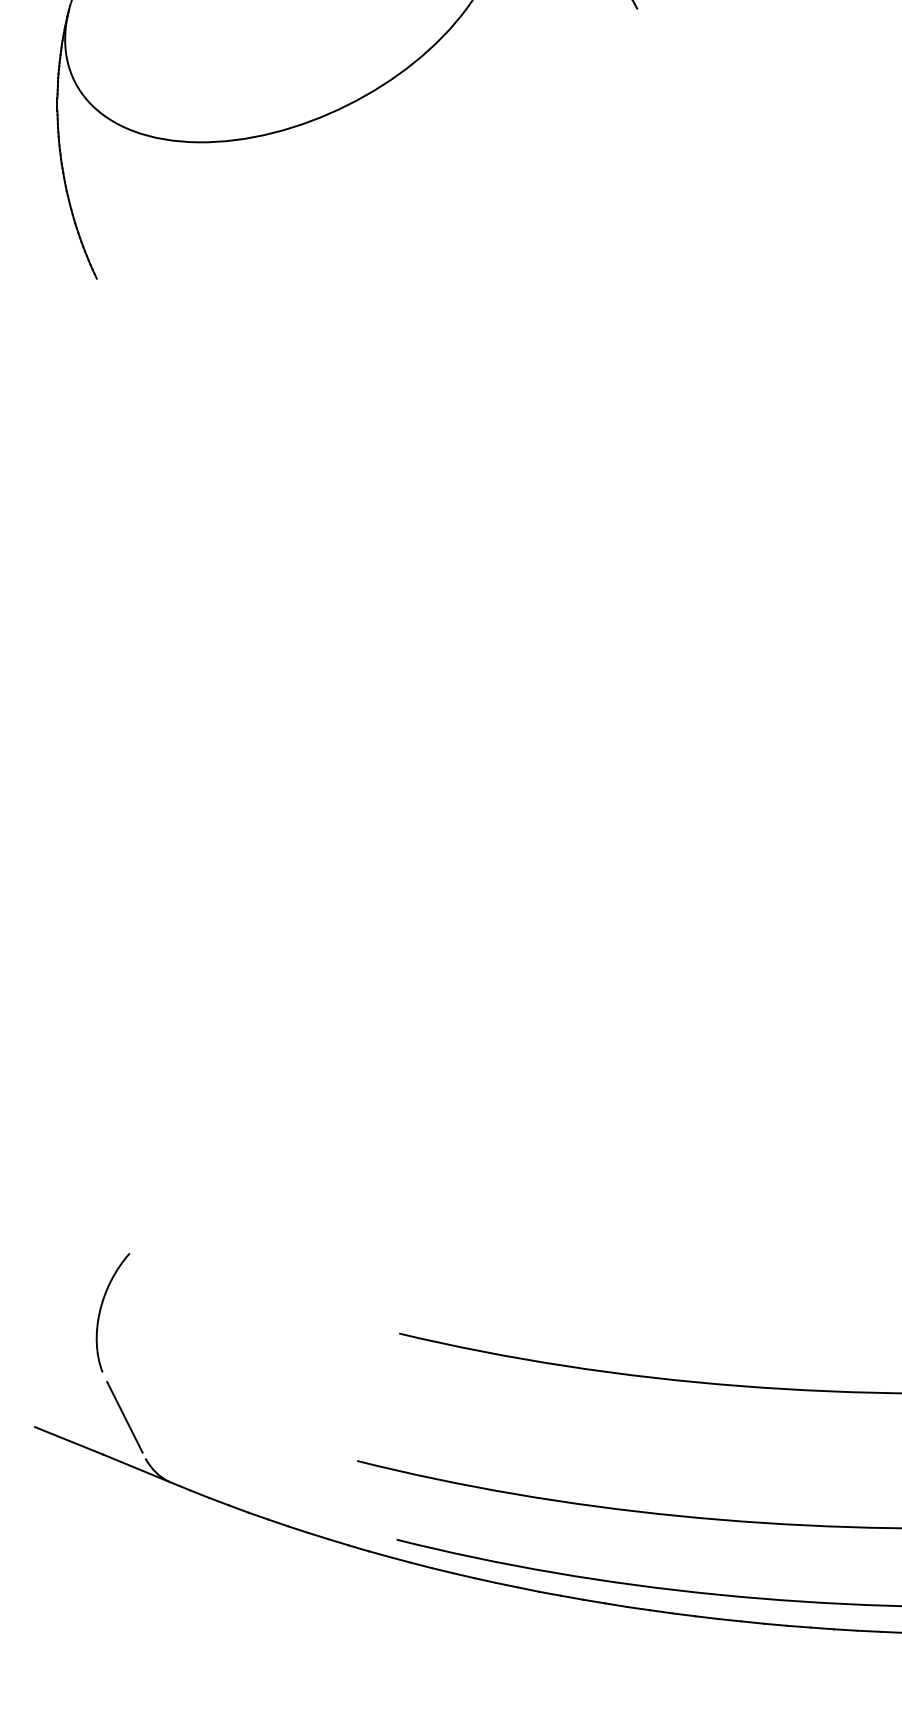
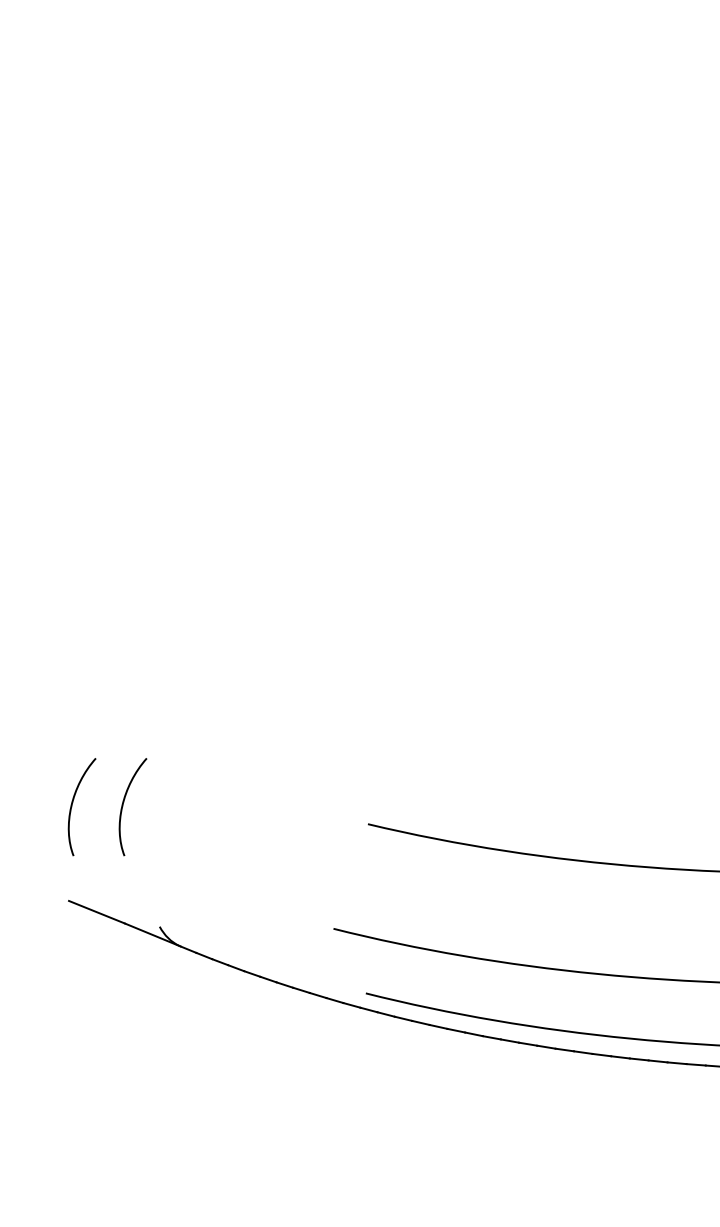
curve: (39, 1310) -> (72, 805), added
line: (124, 1416) -> (142, 892), removed

